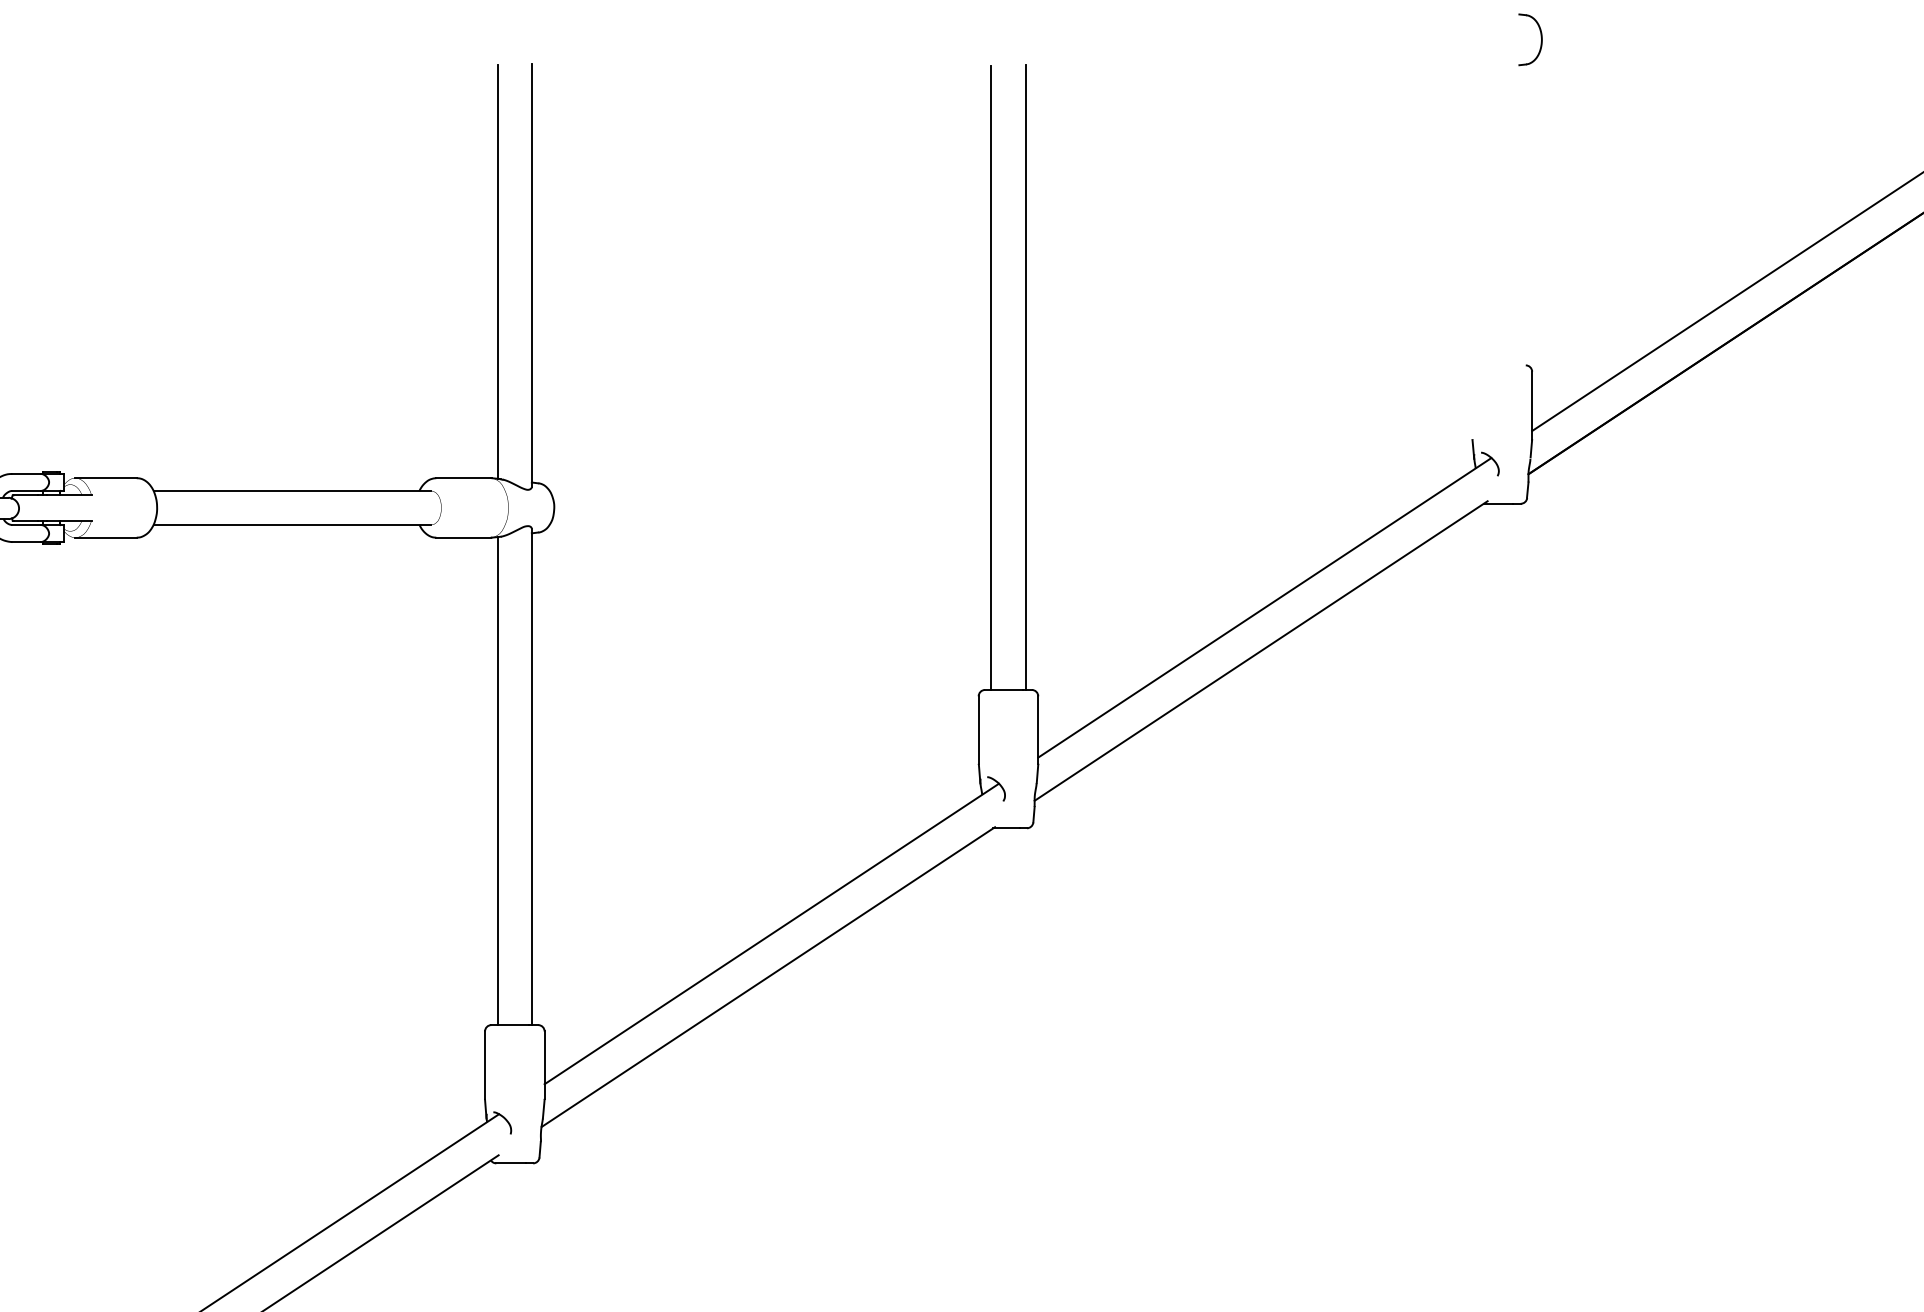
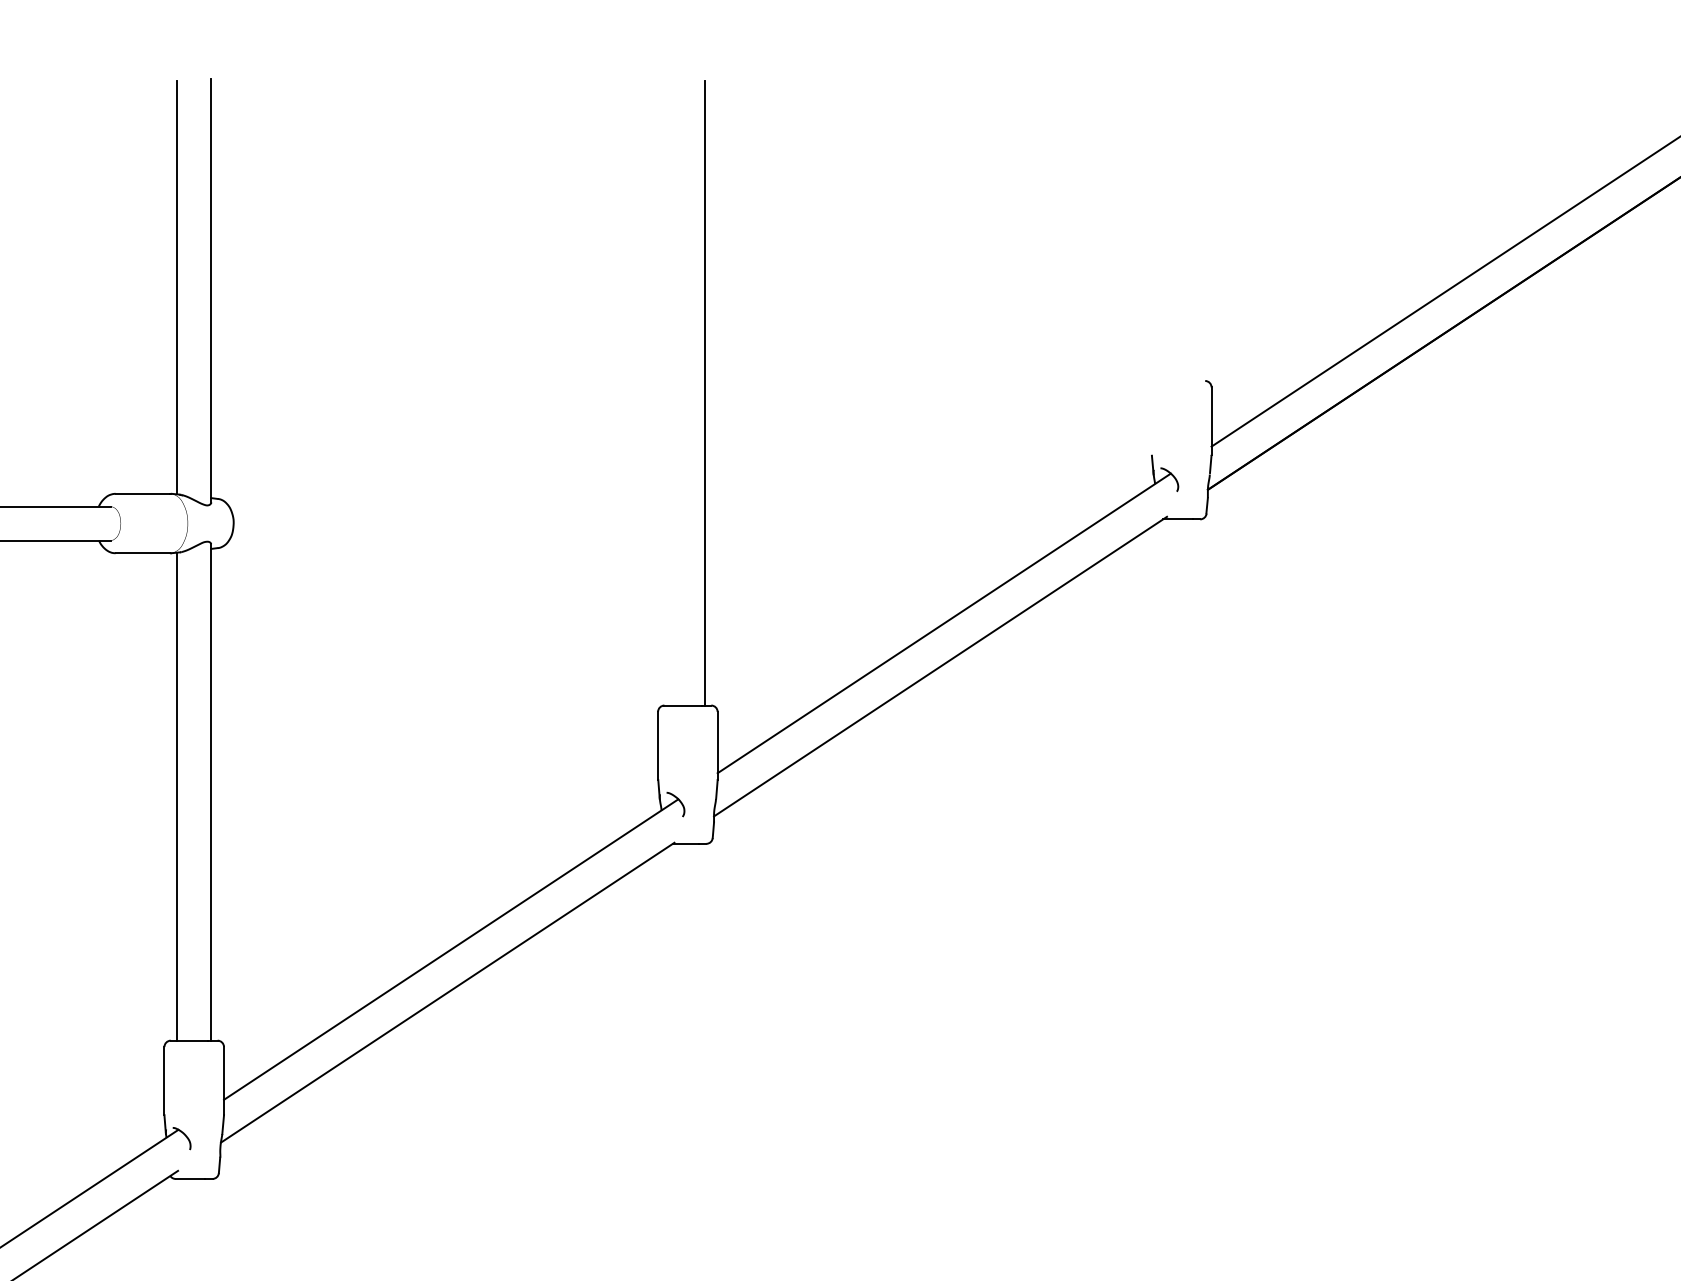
part: (1540, 37) -> (1219, 53), removed
line: (991, 377) -> (670, 393), removed

